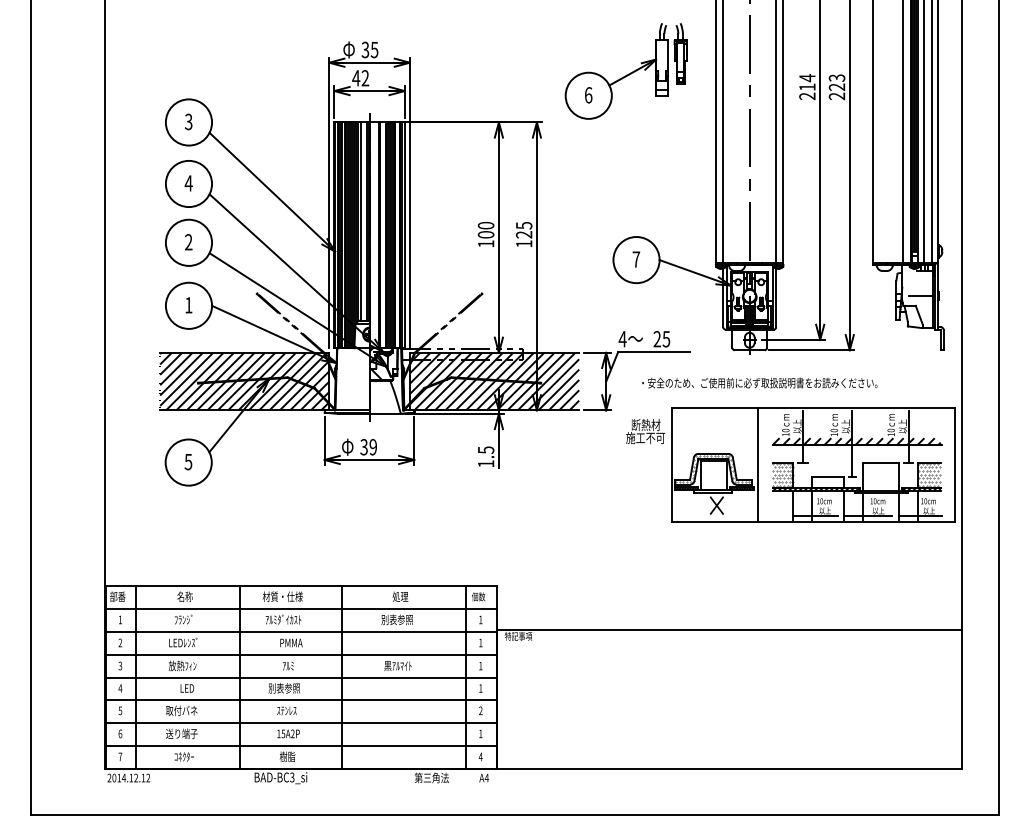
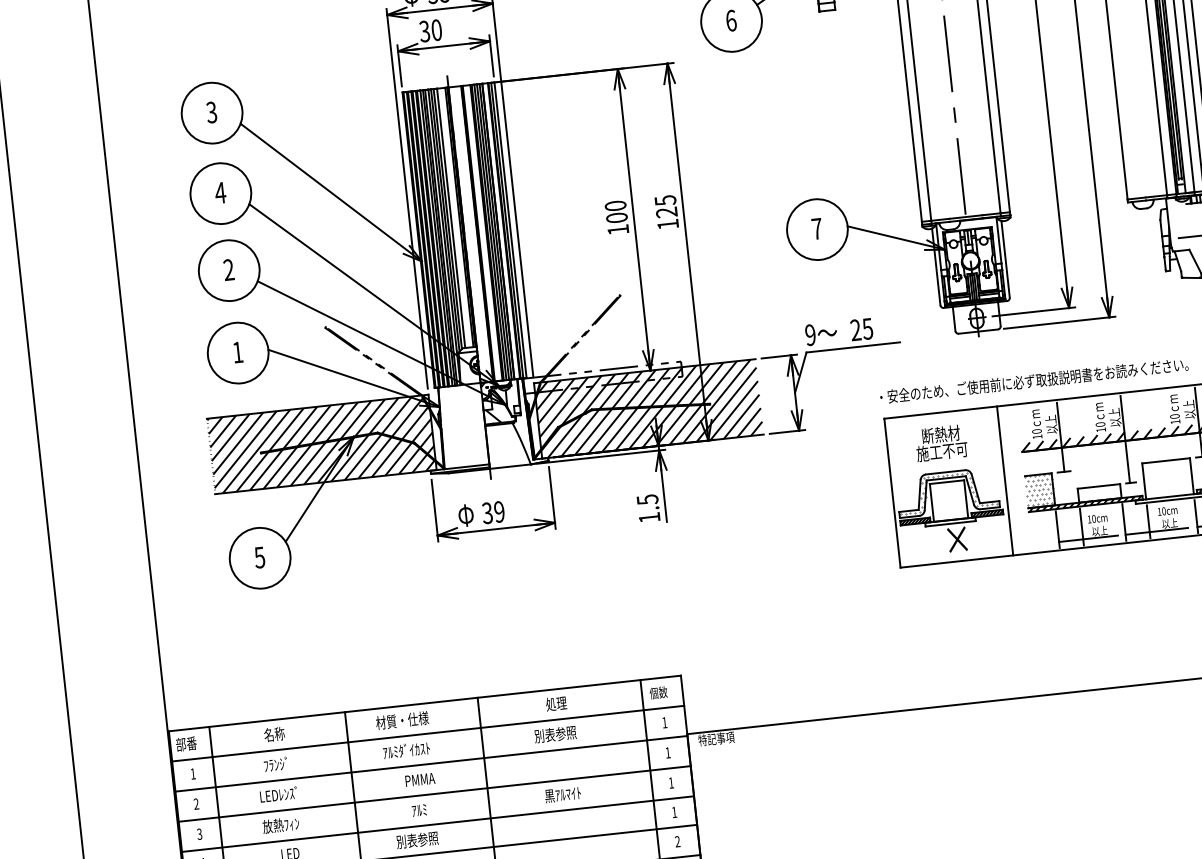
text: (360, 78) -> (430, 31), 42 -> 30
text: (622, 339) -> (810, 335), 4 -> 9
text: (759, 382) -> (1033, 380), moved
text: (645, 431) -> (941, 443), moved

